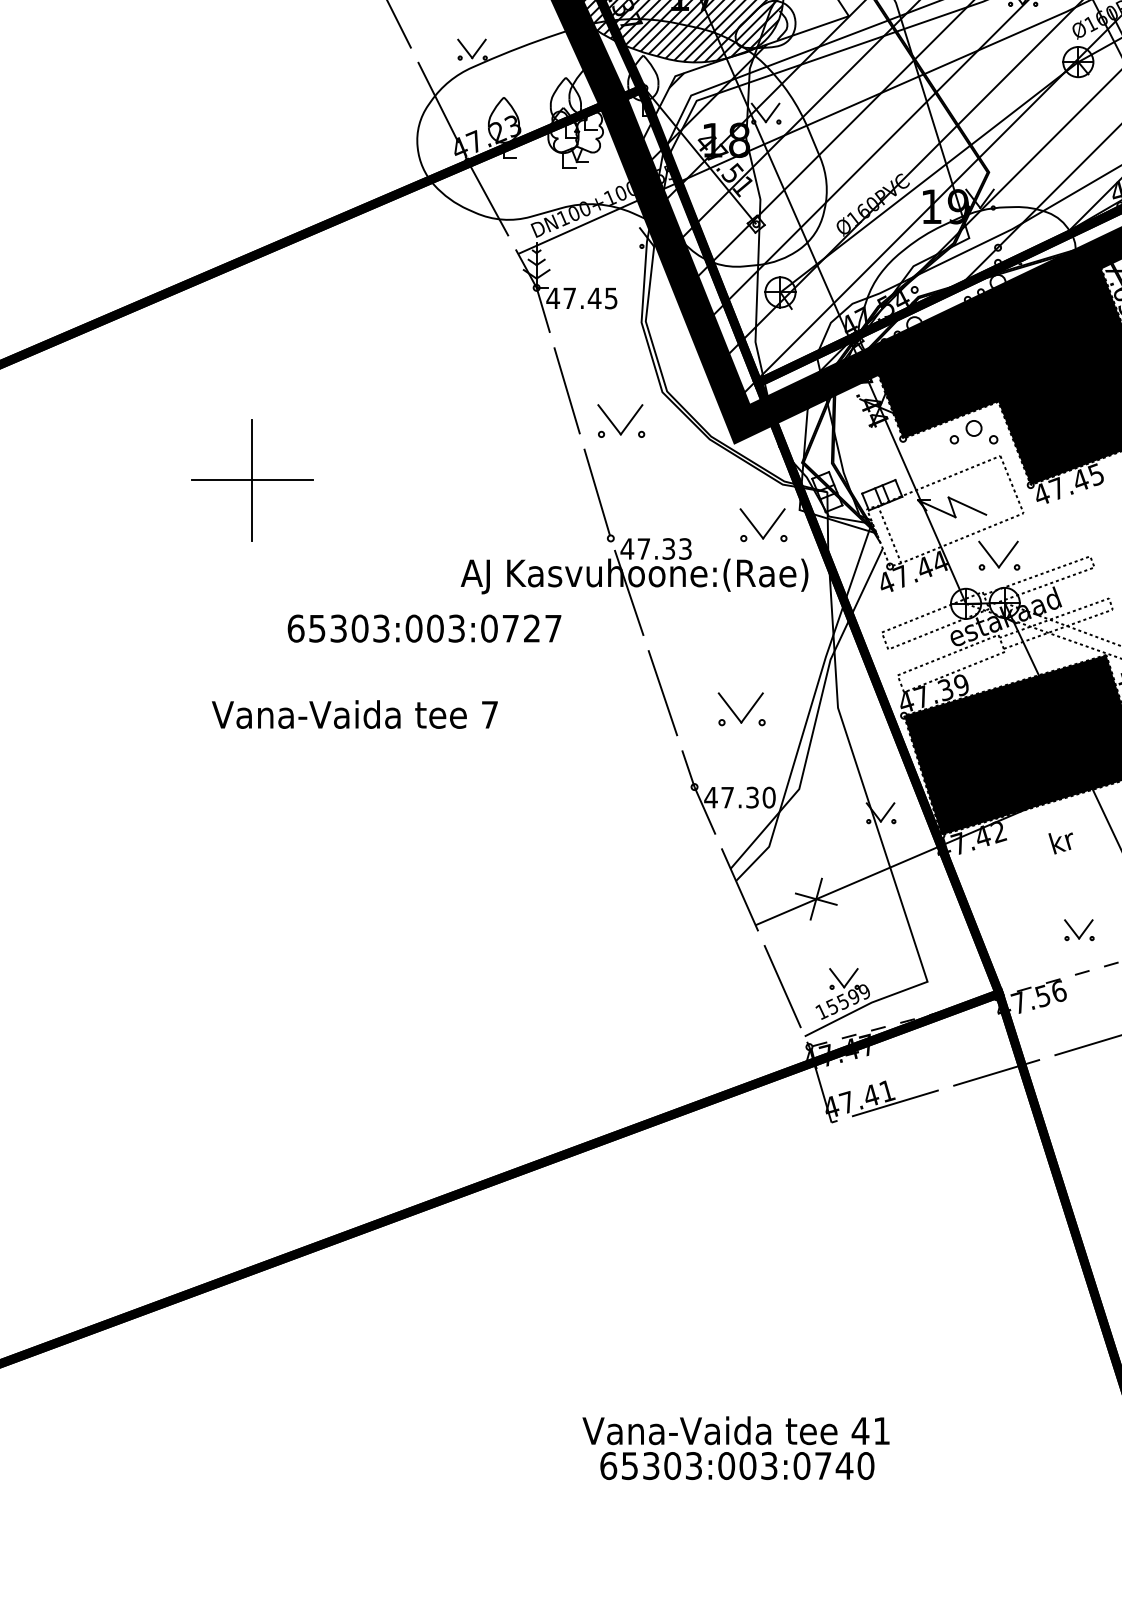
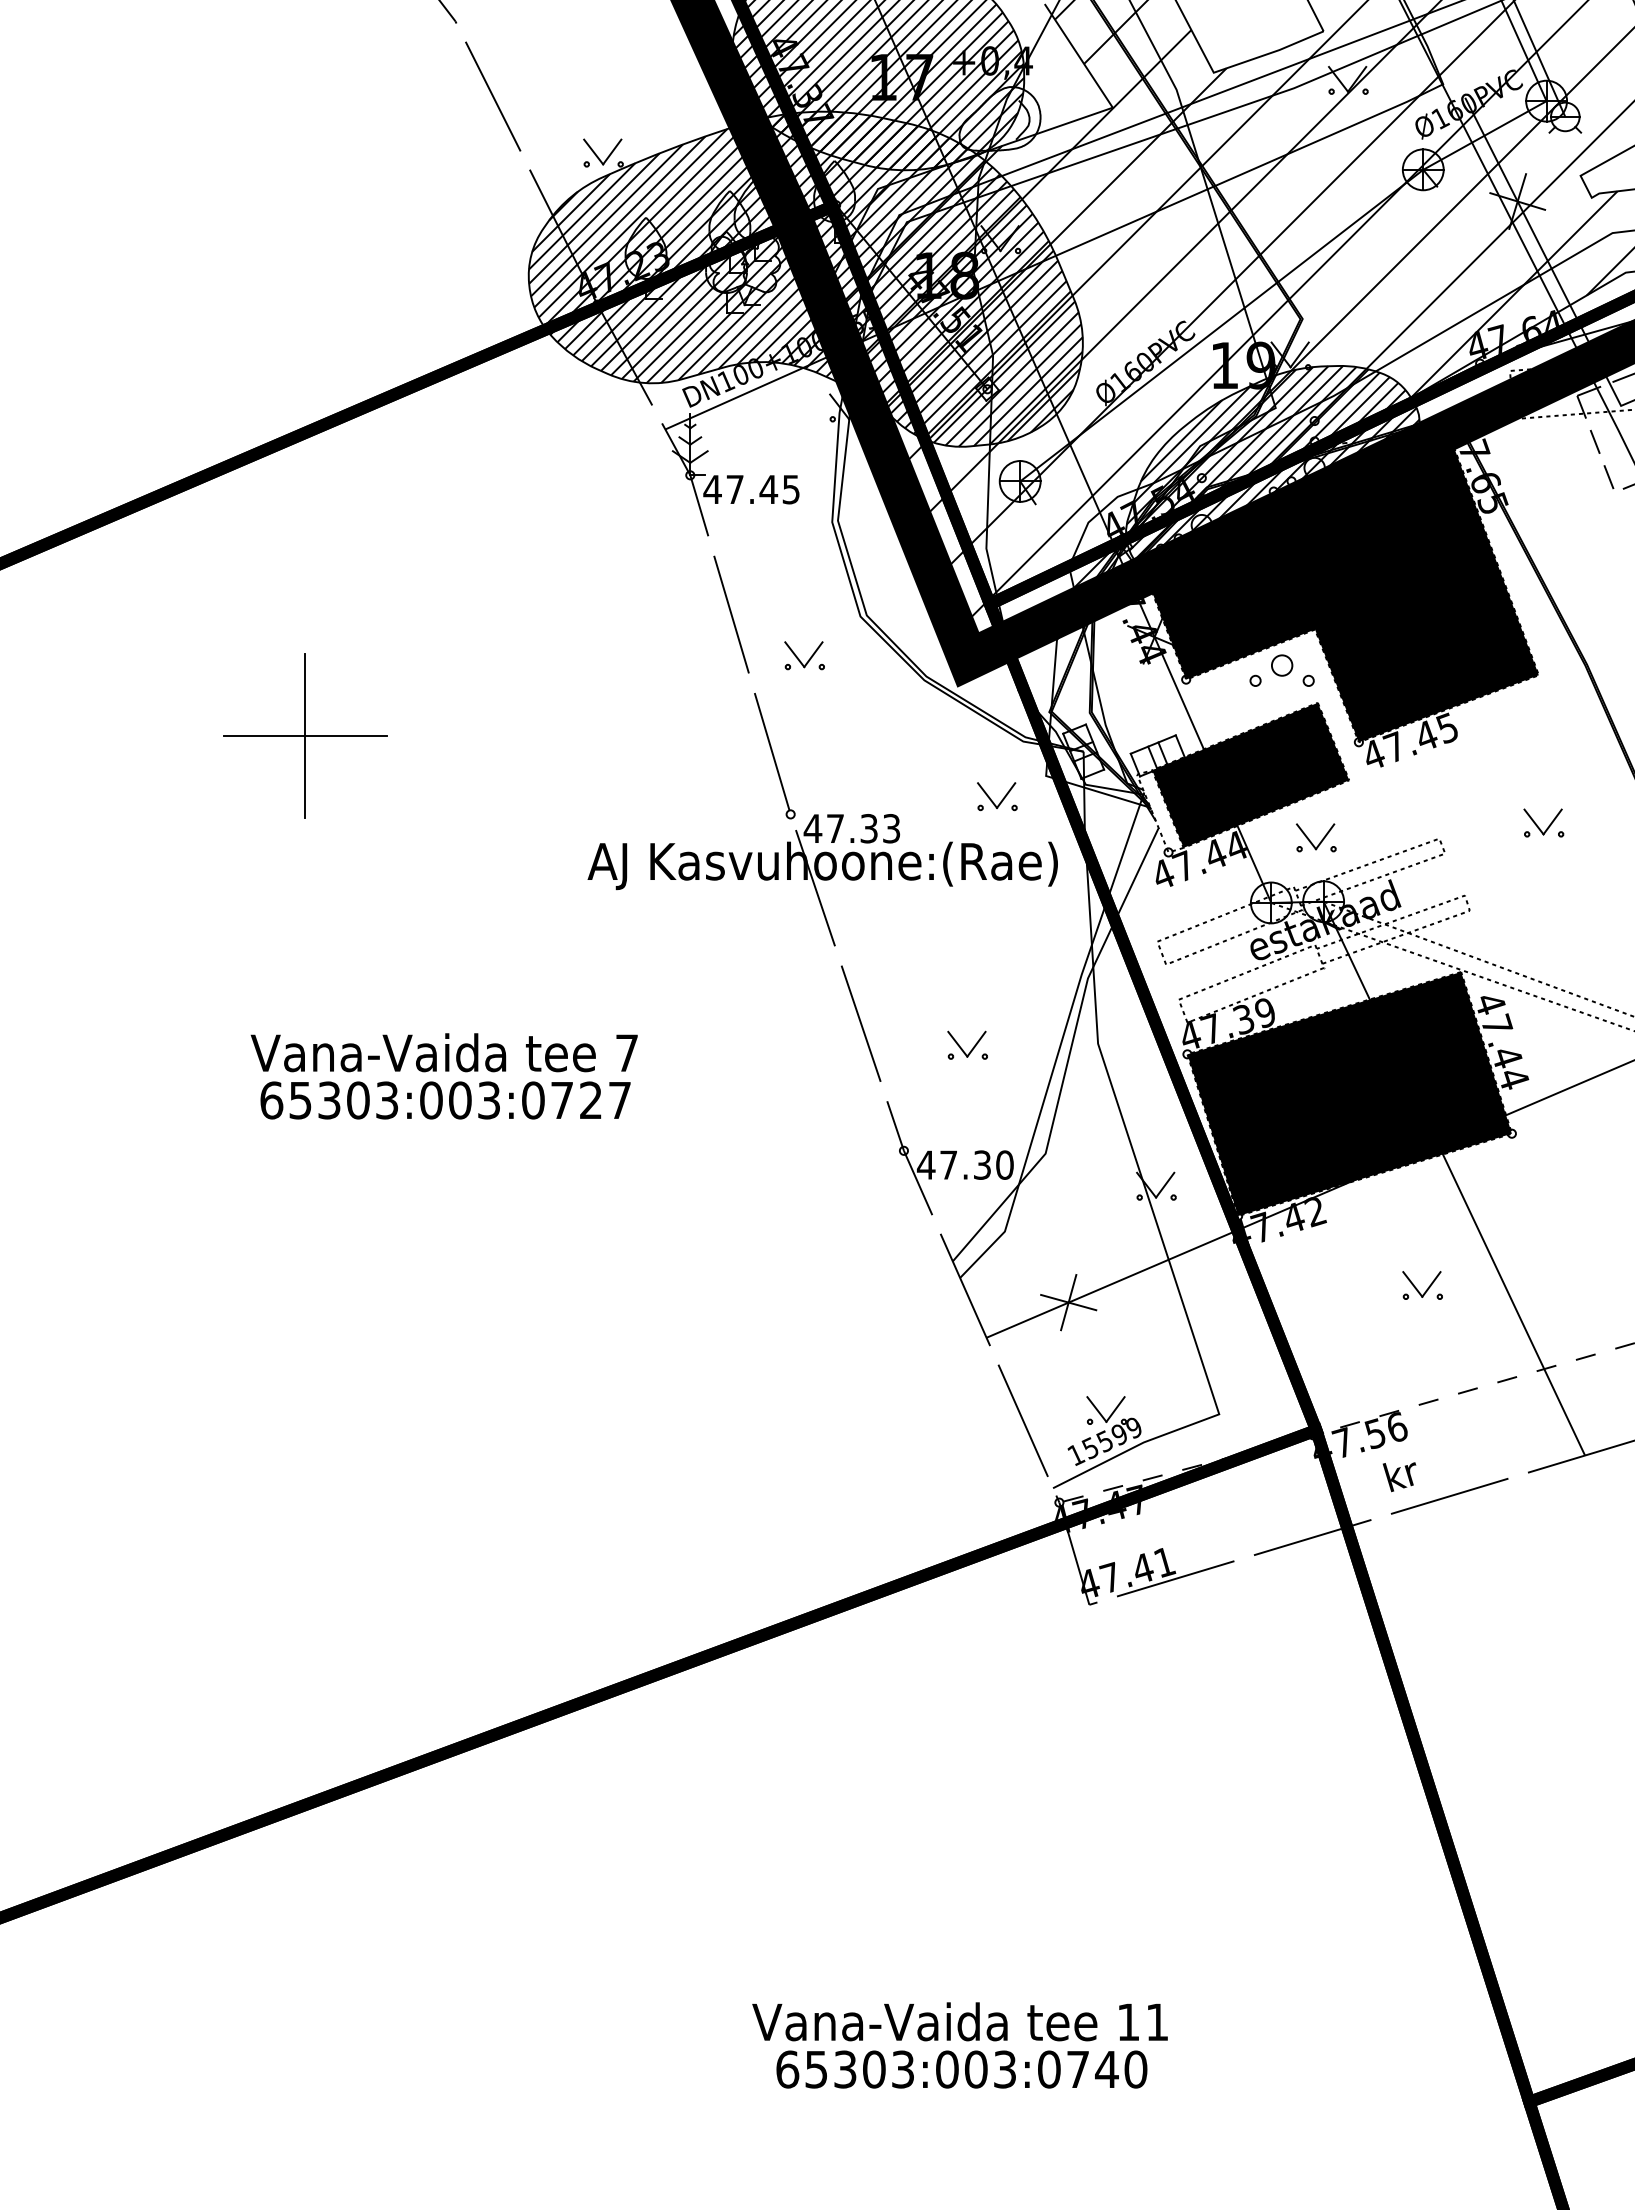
hatch: (621, 142) -> (805, 278), added
hatch: (966, 287) -> (1272, 474), added
part: (621, 421) -> (804, 655), size x0.62
fill: (950, 508) -> (1250, 774), added
part: (763, 525) -> (997, 796), size x0.62
part: (999, 555) -> (1316, 837), size x0.71
text: (424, 628) -> (445, 1100), moved
part: (741, 708) -> (967, 1044), size x0.62
text: (1060, 843) -> (1399, 1477), moved
part: (1079, 930) -> (1422, 1285), moved
text: (860, 1430) -> (1128, 2021), 41 -> 11

